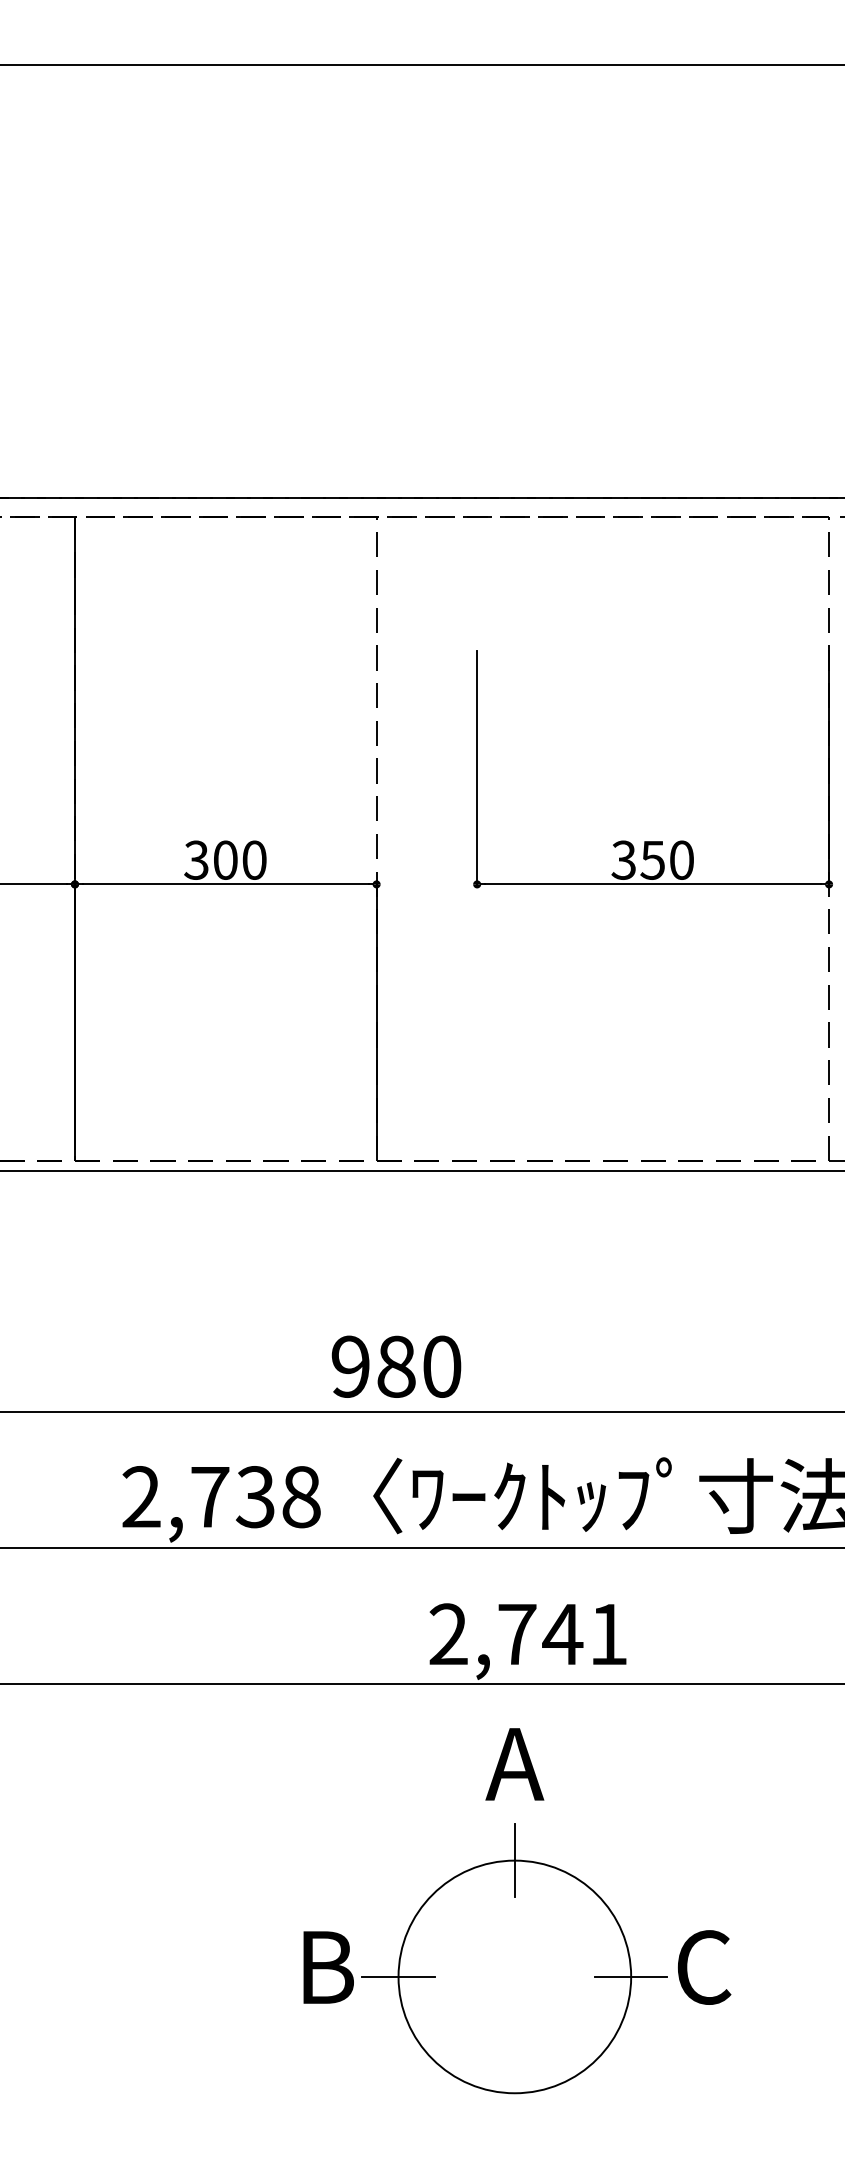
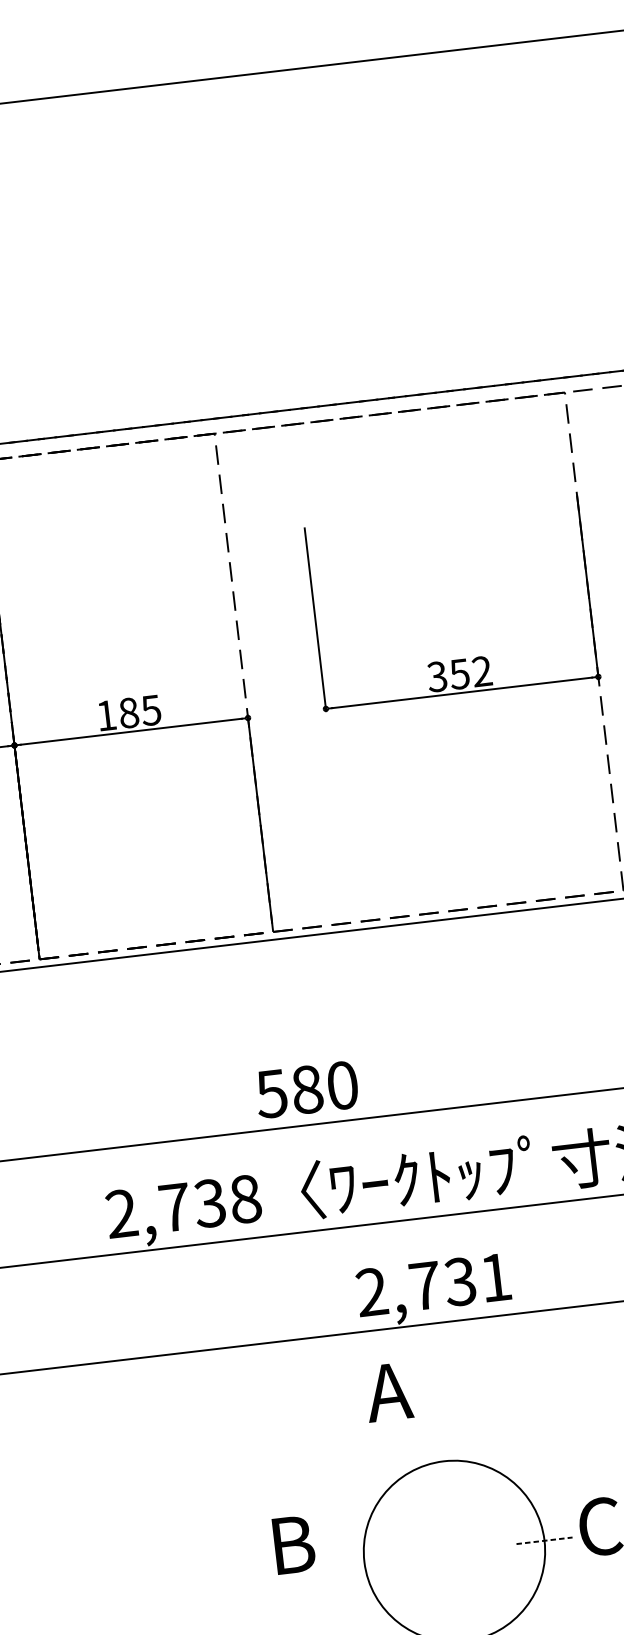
text: (225, 859) -> (128, 712), 300 -> 185
text: (681, 859) -> (481, 671), 350 -> 352
text: (349, 1366) -> (270, 1093), 980 -> 580
text: (562, 1634) -> (460, 1281), 2,741 -> 2,731
text: (514, 1764) -> (388, 1392), moved
line: (514, 1860) -> (443, 1461), removed
text: (328, 1967) -> (294, 1544), moved
line: (398, 1976) -> (364, 1561), removed
line: (631, 1976) -> (544, 1540), solid -> dashed

